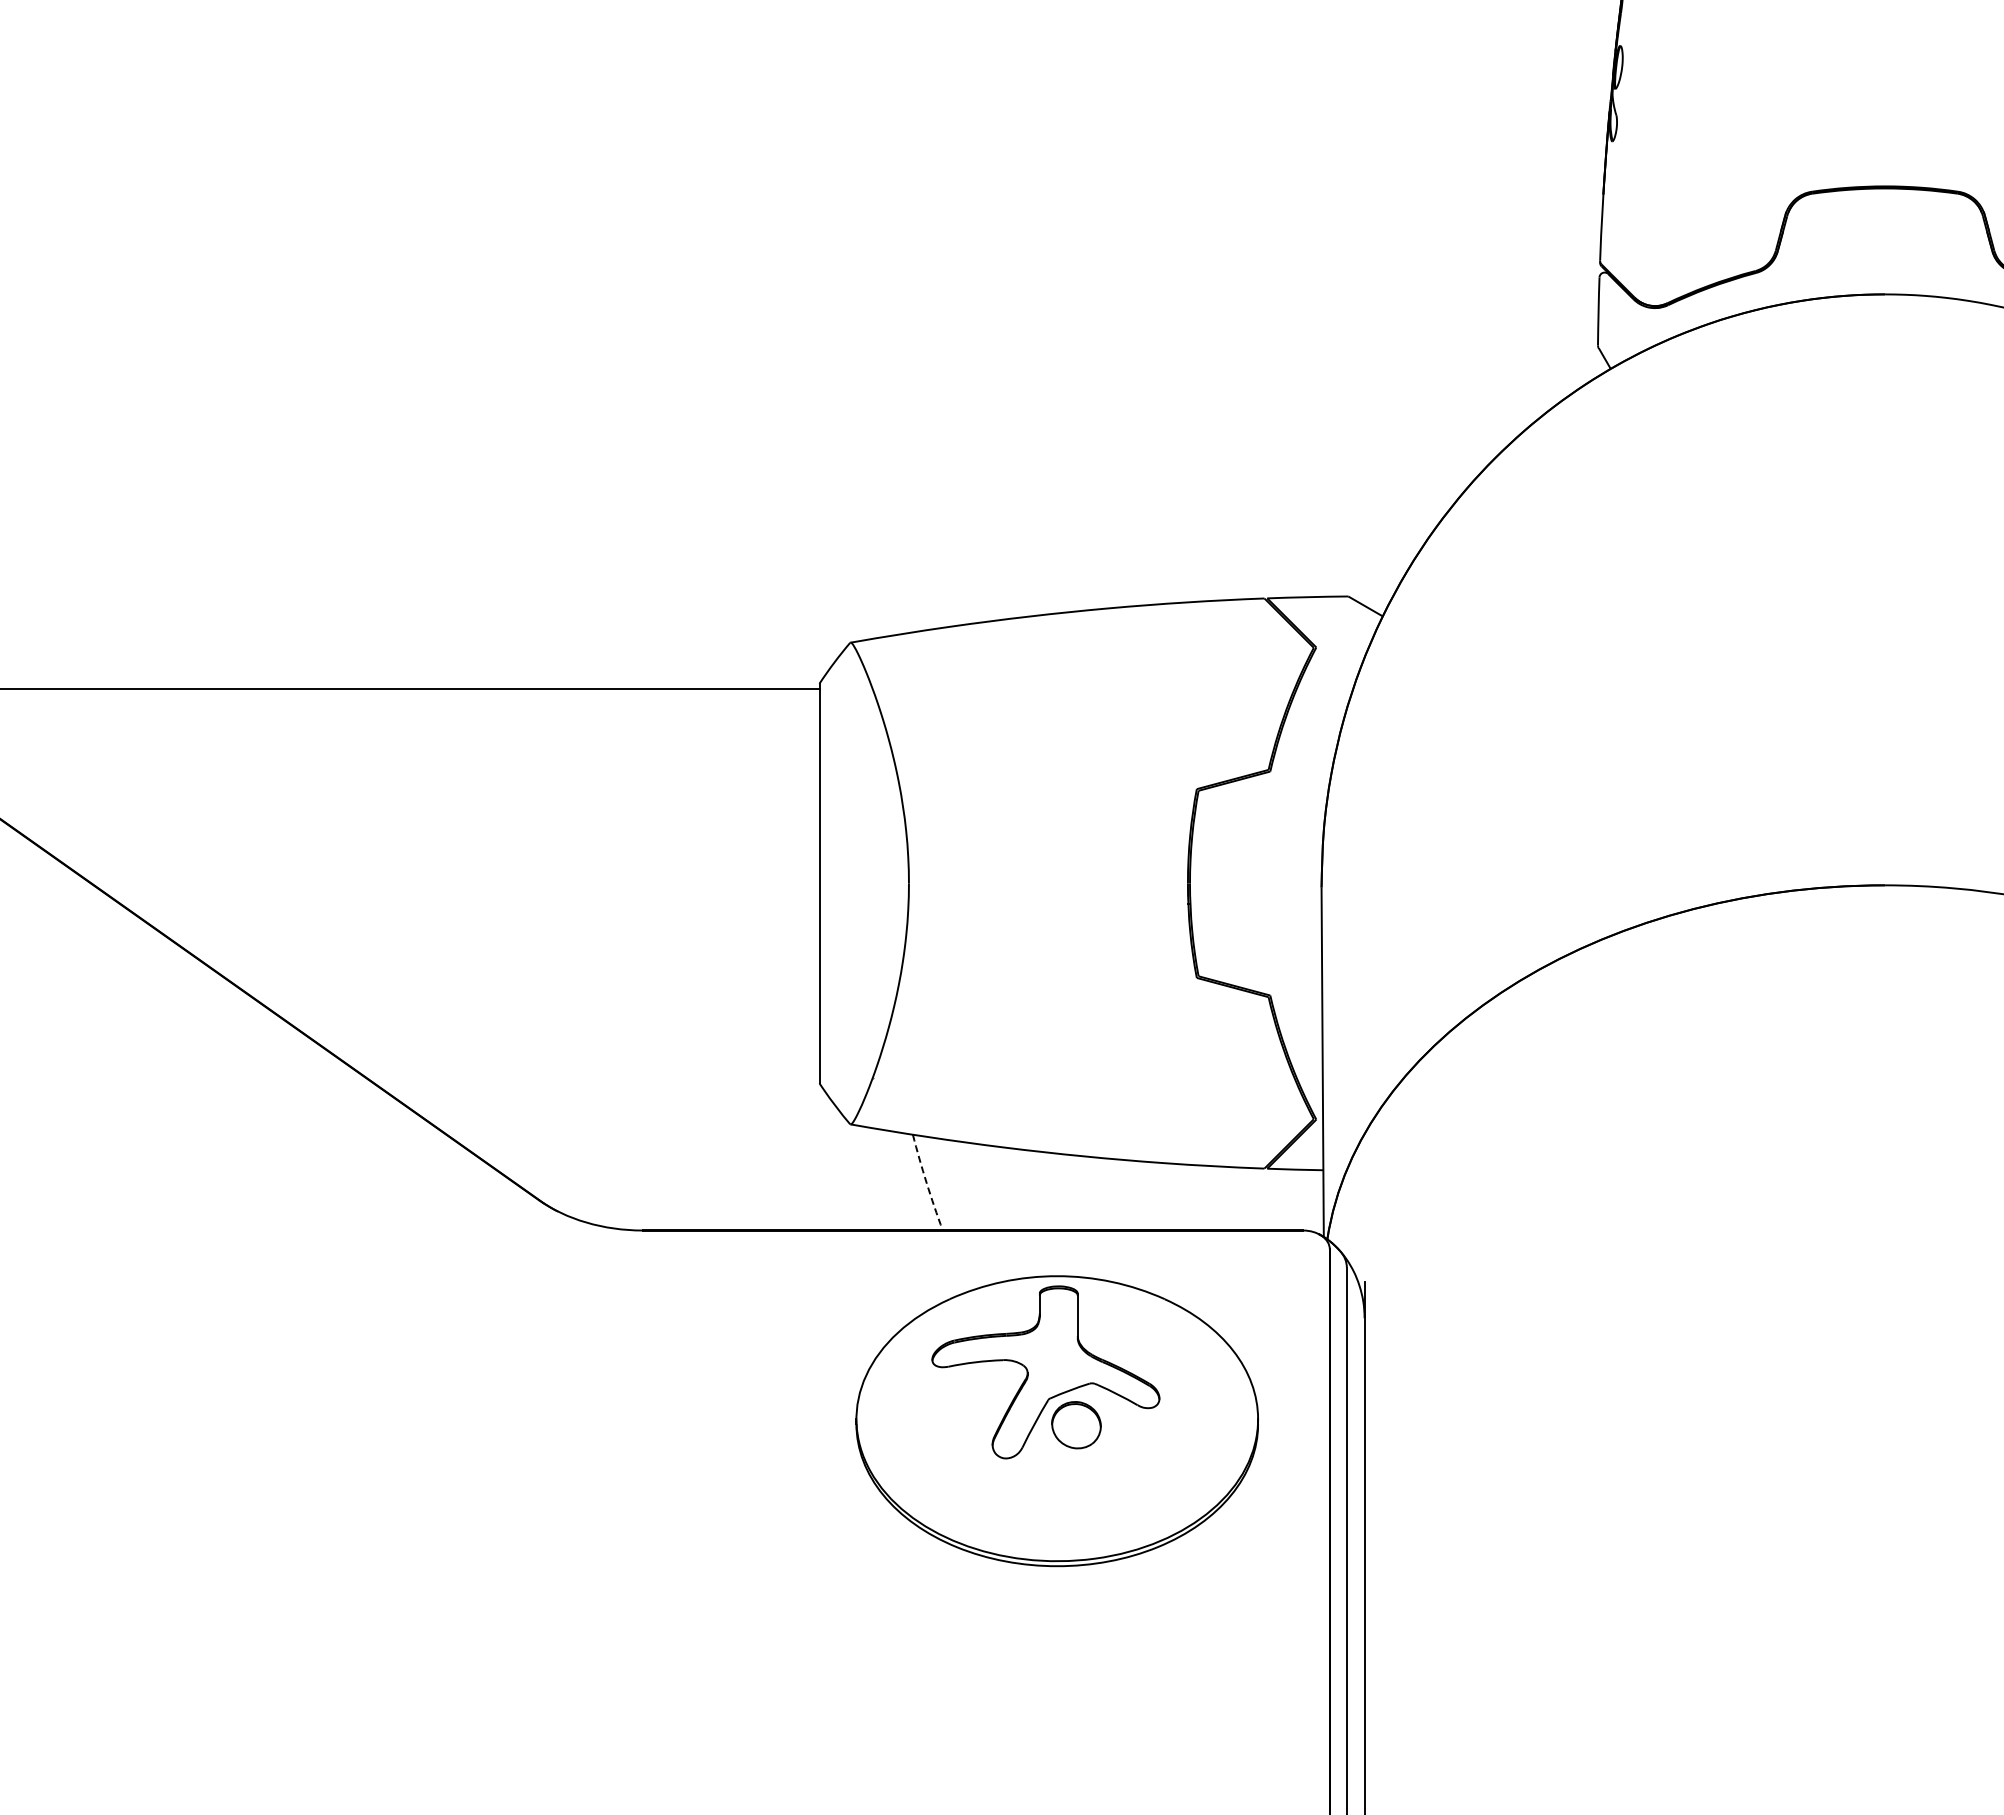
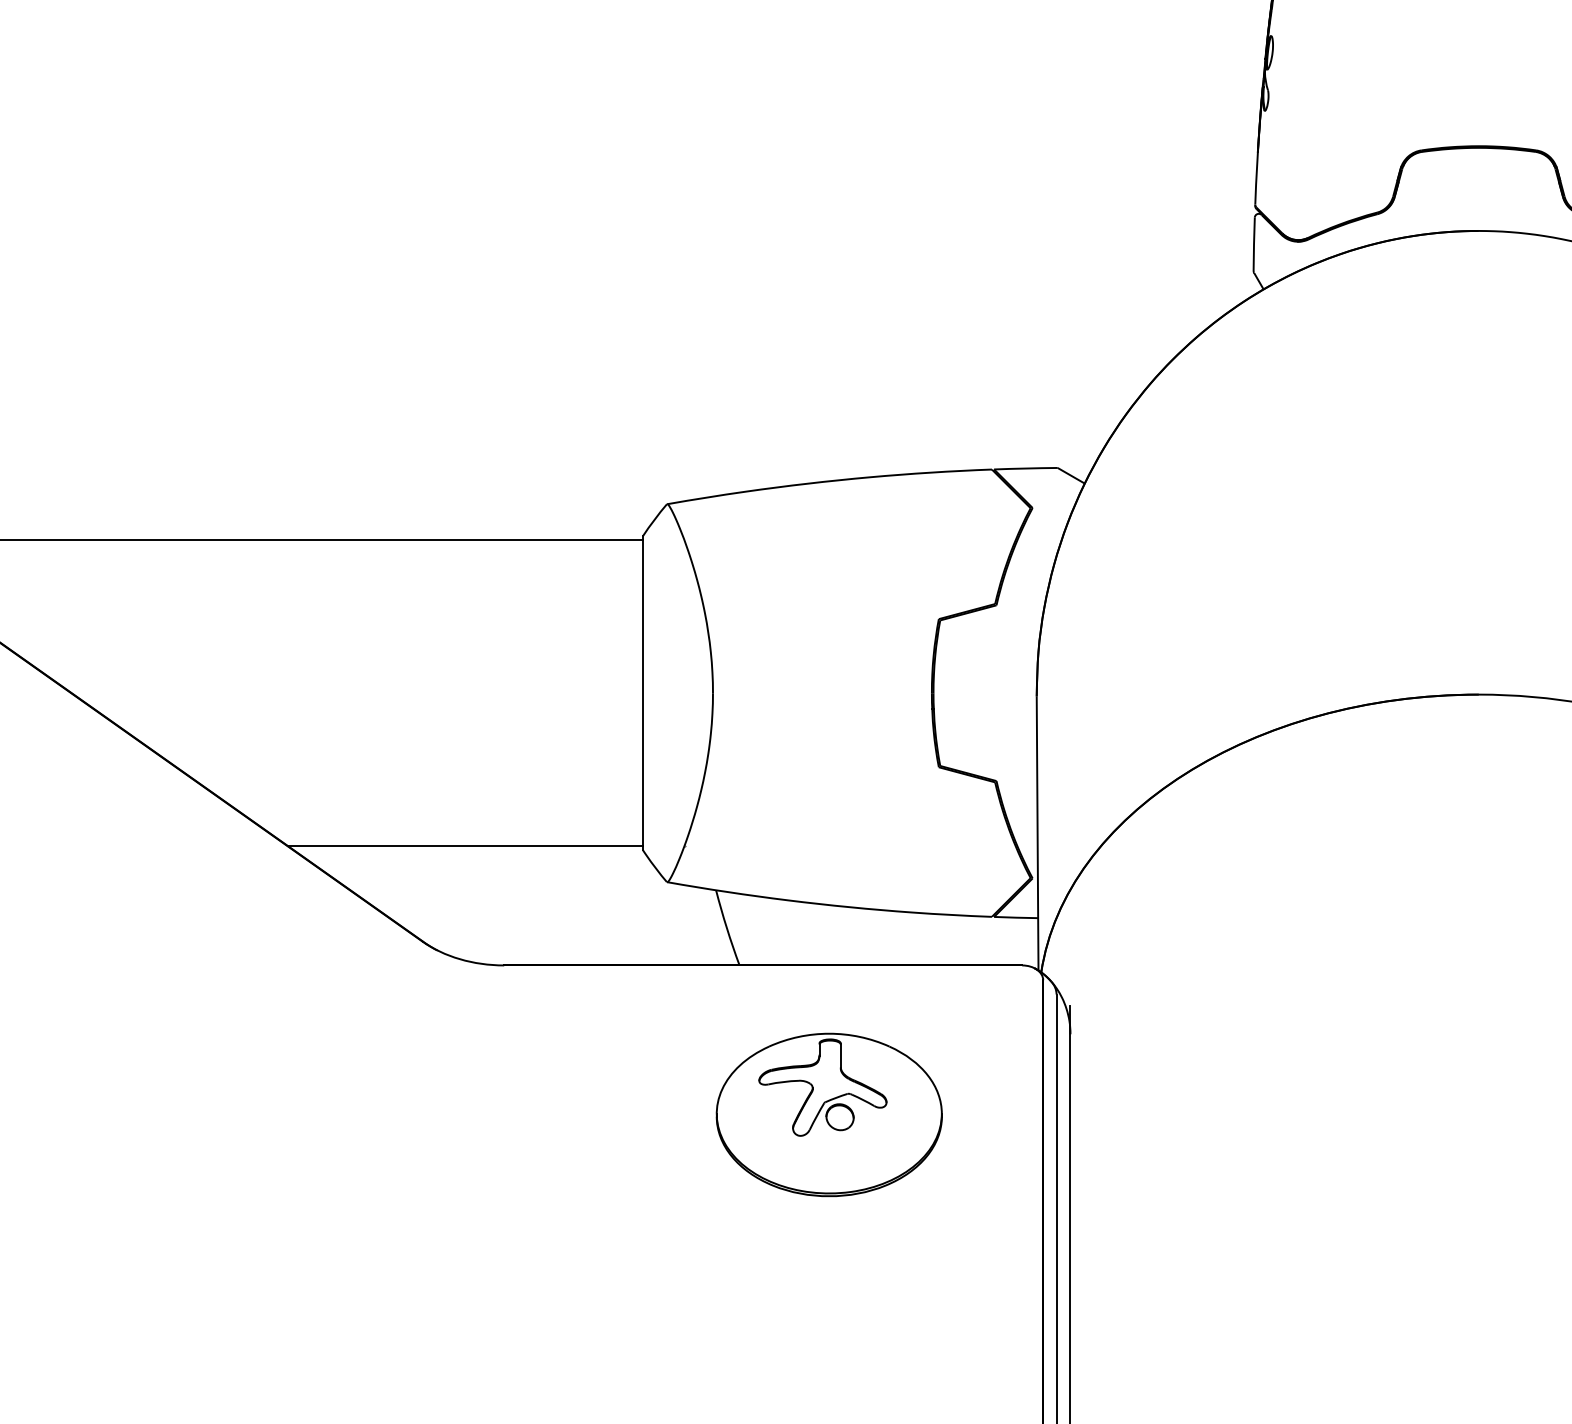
line: (593, 1078) -> (465, 846), added
arc: (926, 1183) -> (726, 928), dashed -> solid
part: (1056, 1420) -> (828, 1114), size x0.71

